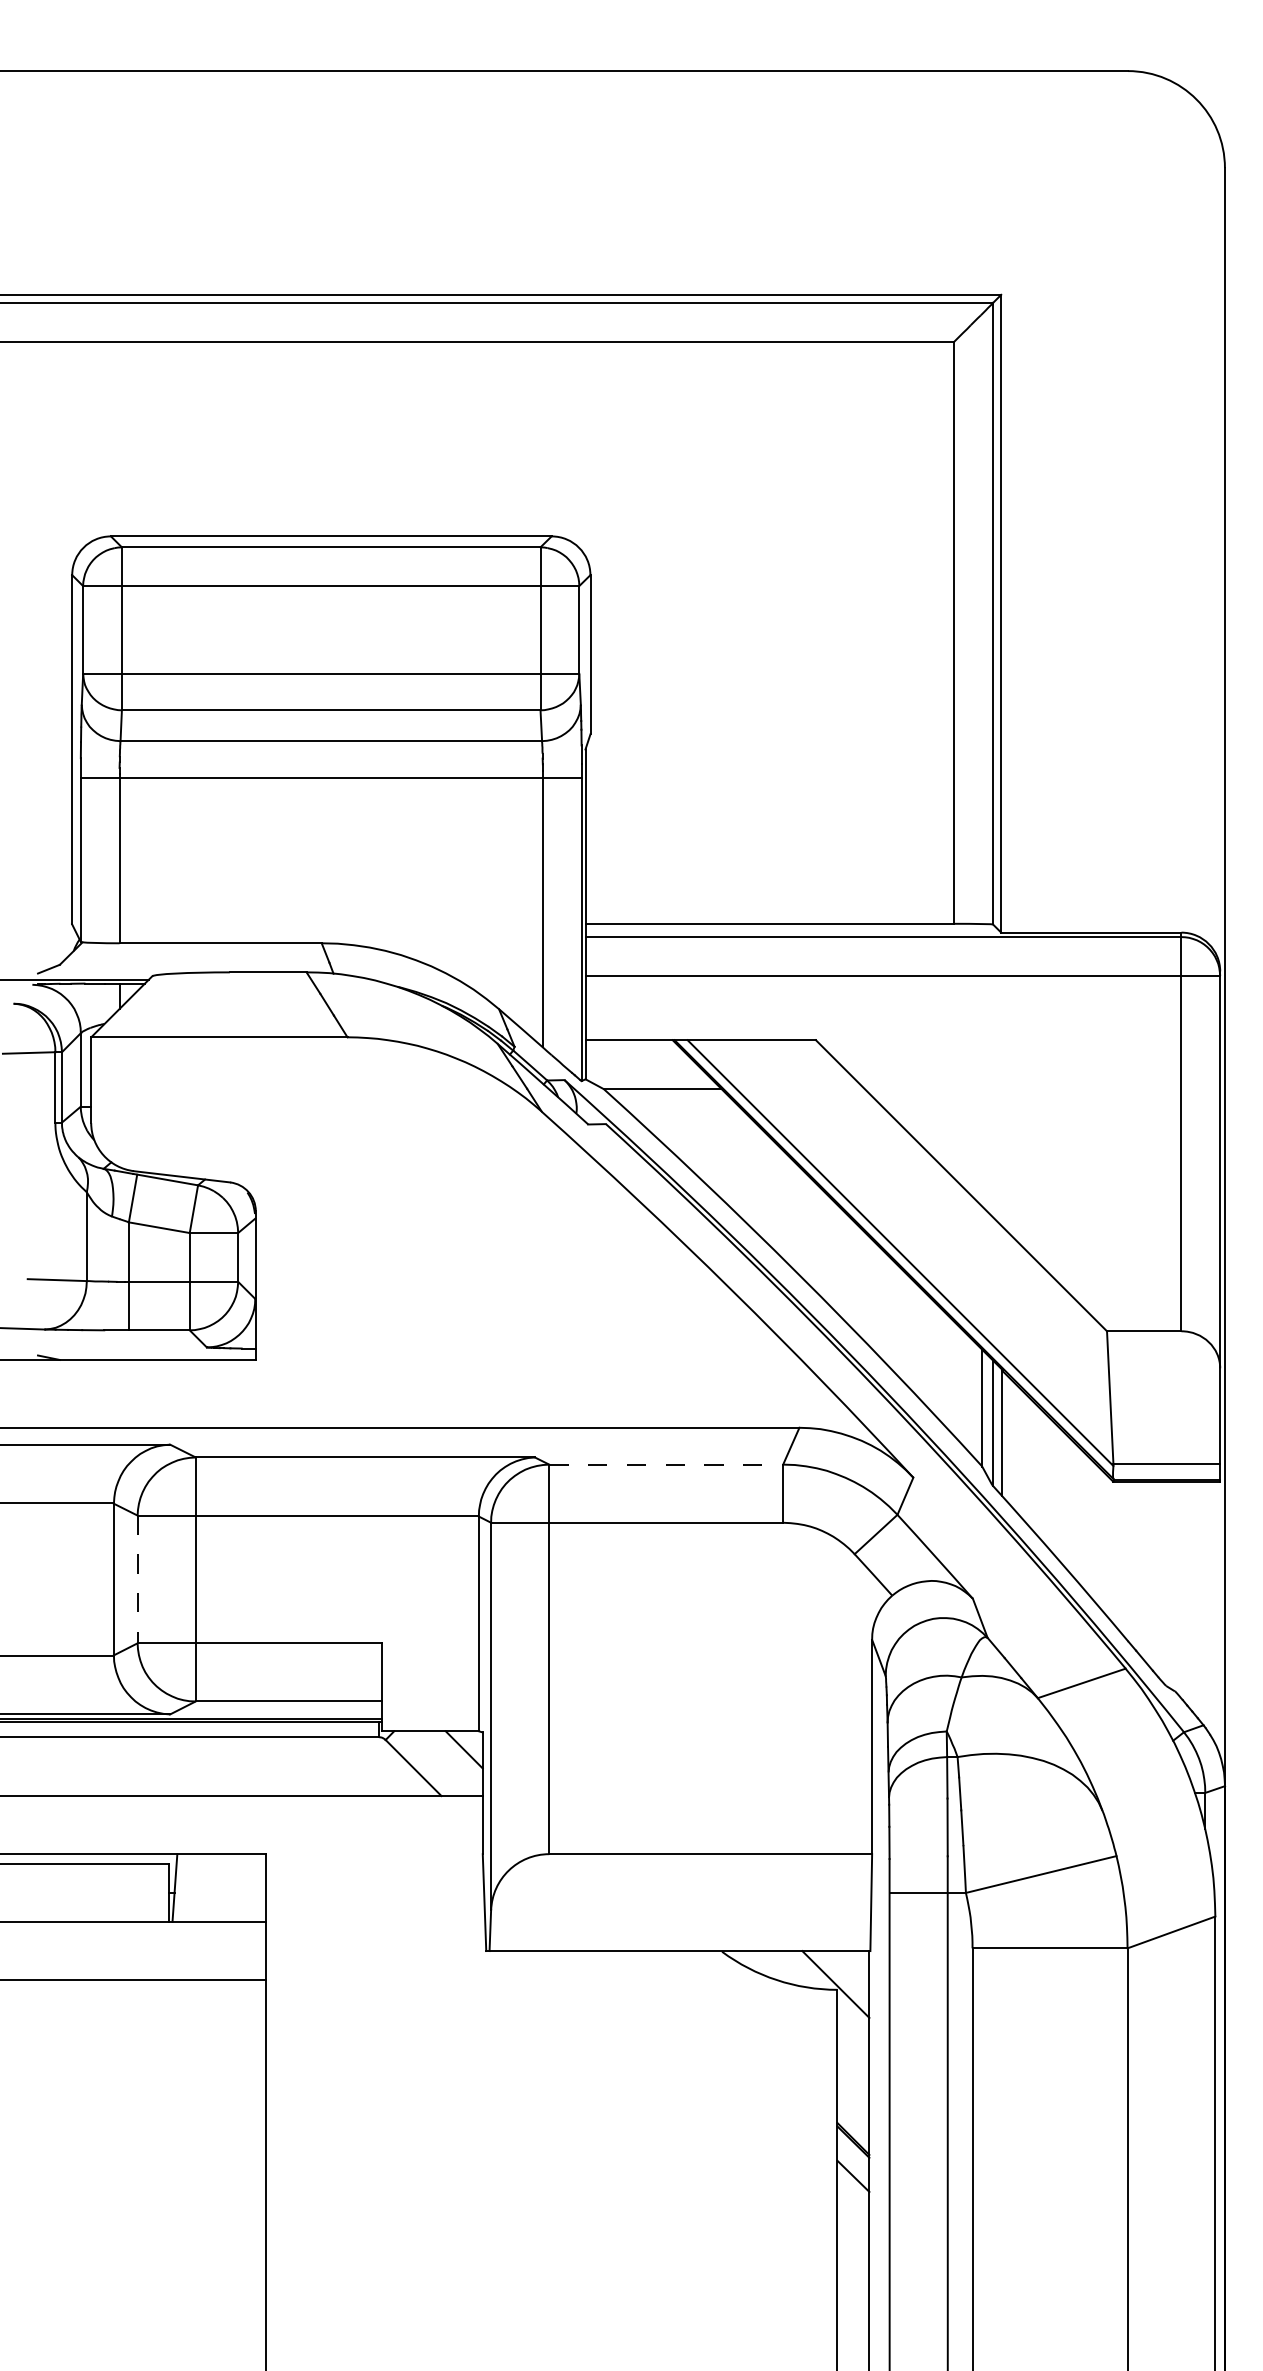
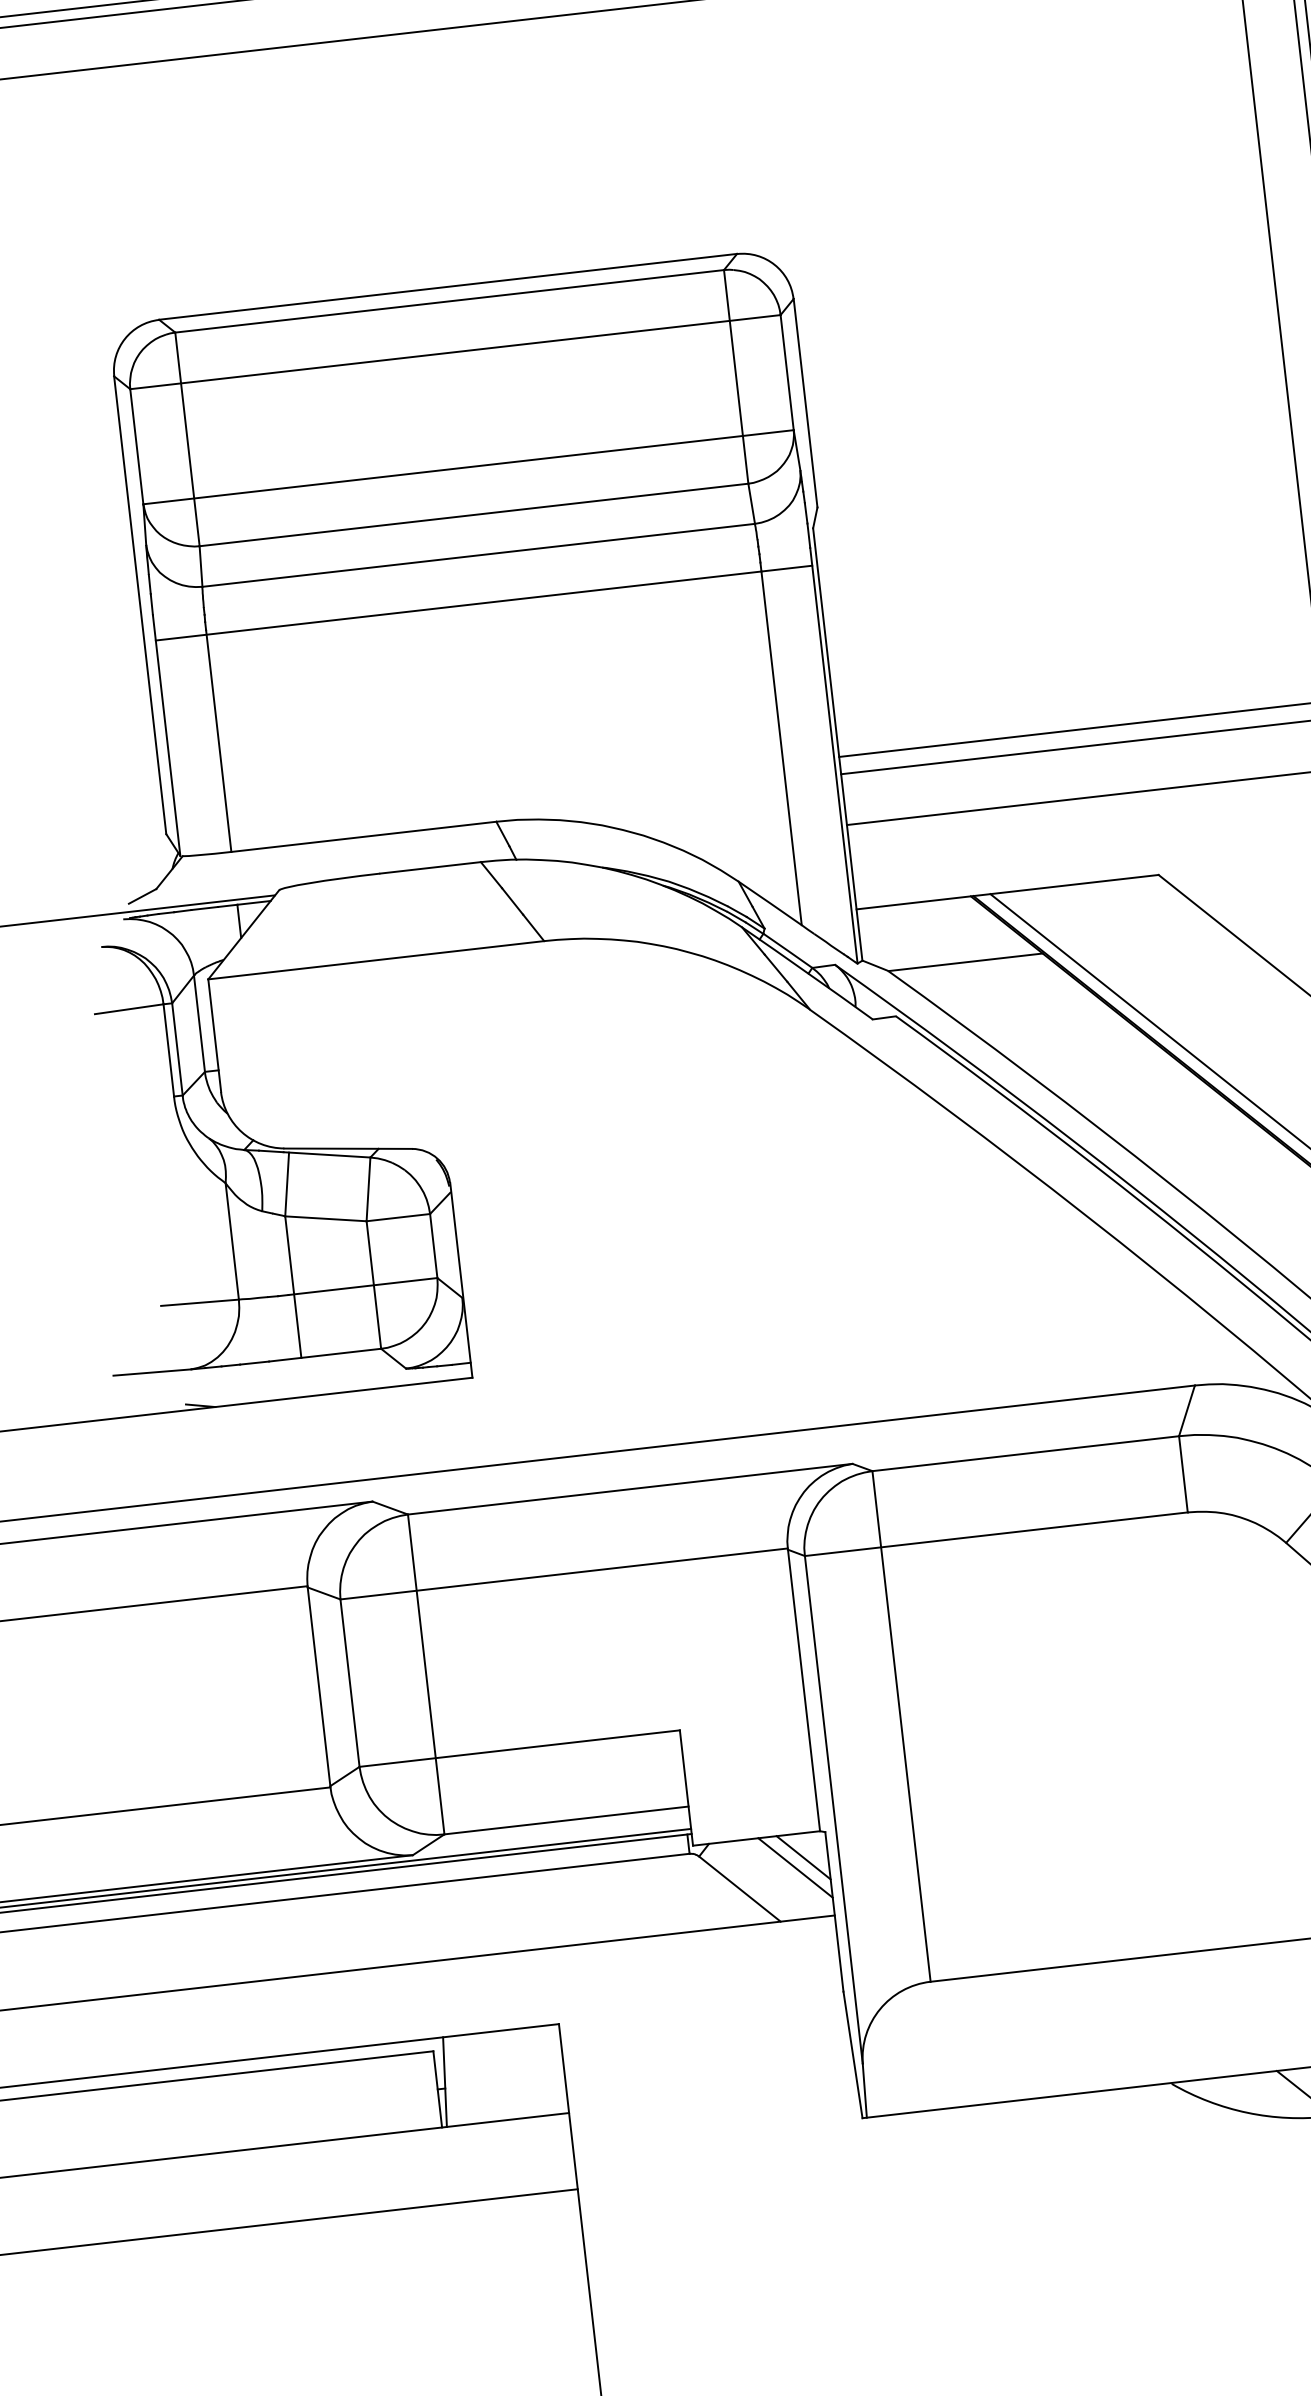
line: (666, 1464) -> (1026, 1453), dashed -> solid
line: (137, 1579) -> (349, 1683), dashed -> solid
line: (456, 1756) -> (794, 1867), added

